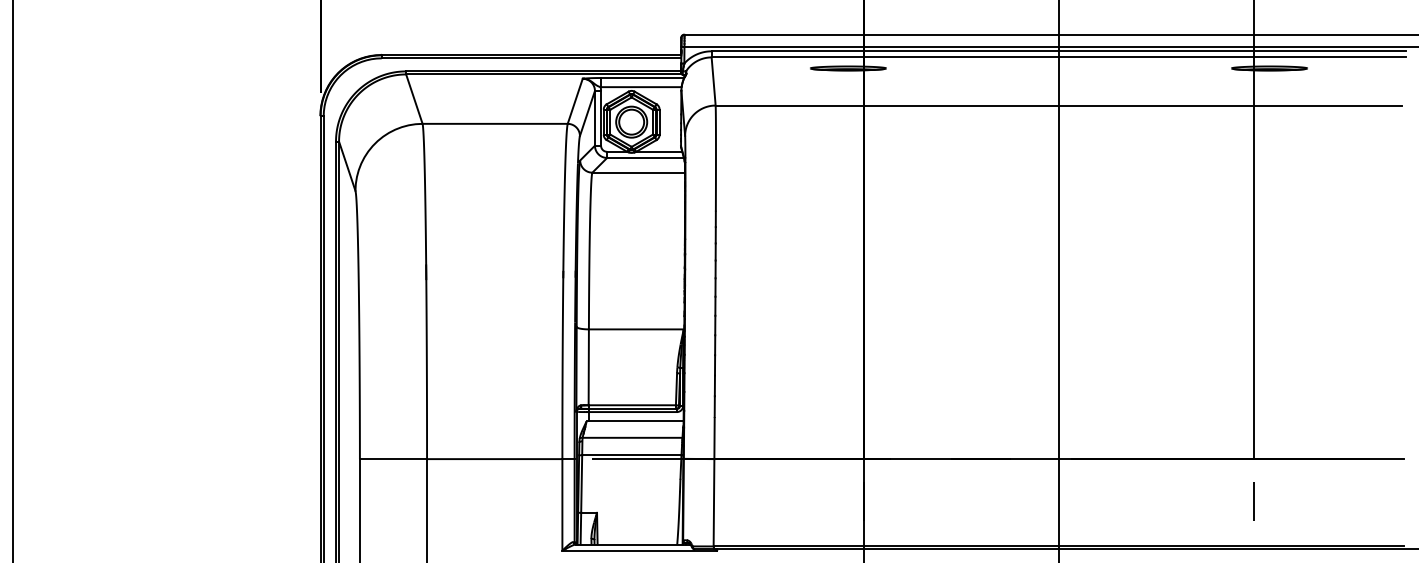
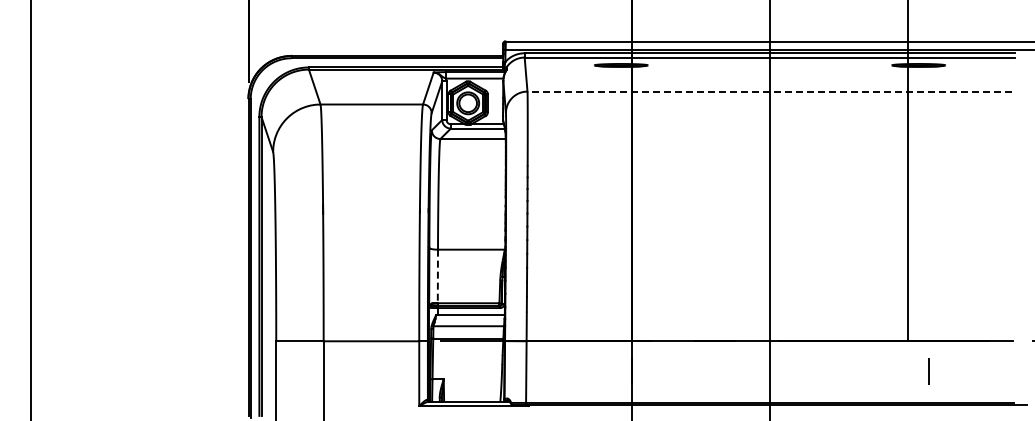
line: (1058, 105) -> (769, 91), solid -> dashed
line: (588, 367) -> (437, 276), solid -> dashed
line: (1253, 501) -> (928, 371), moved

